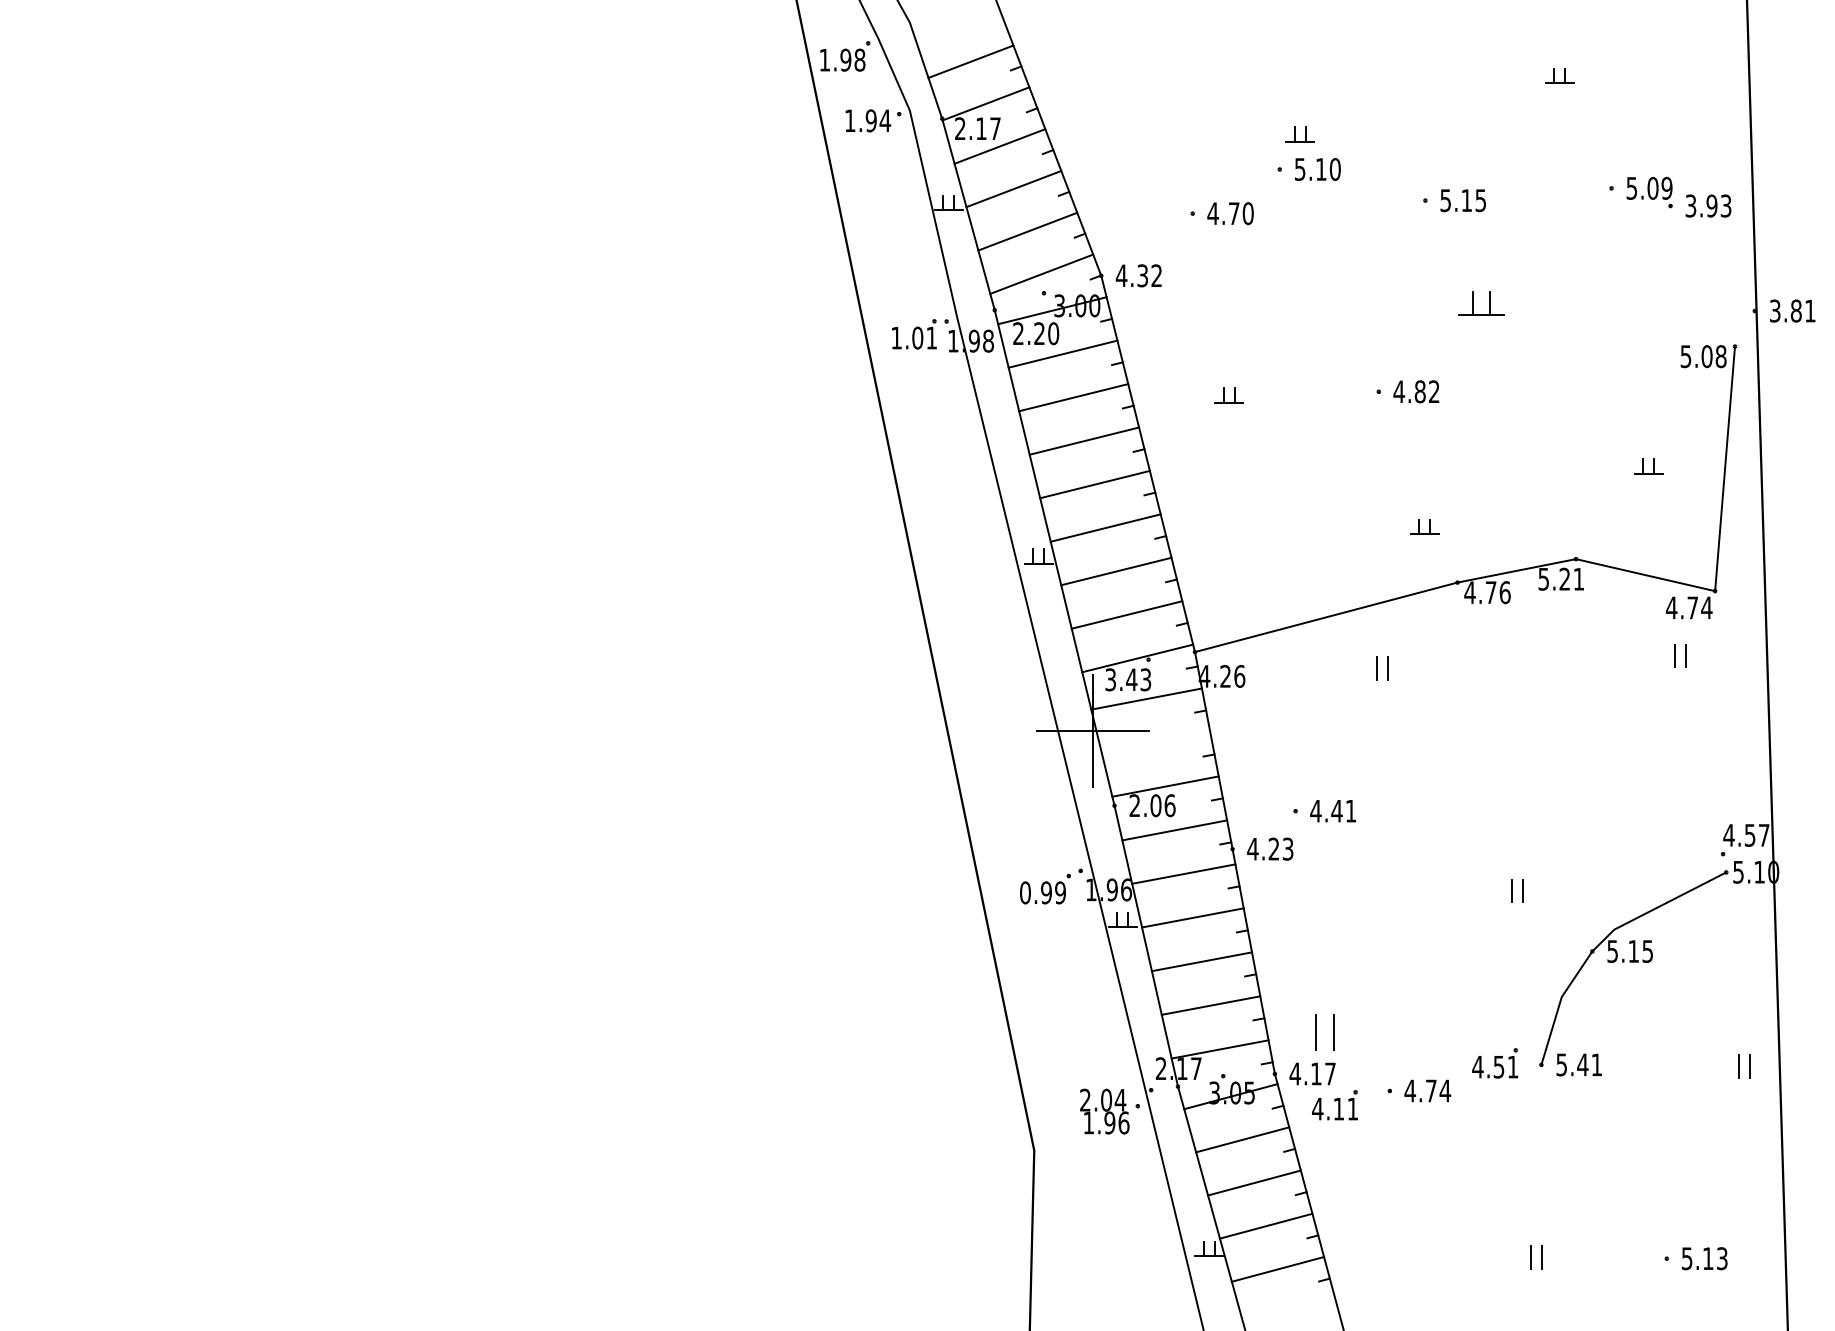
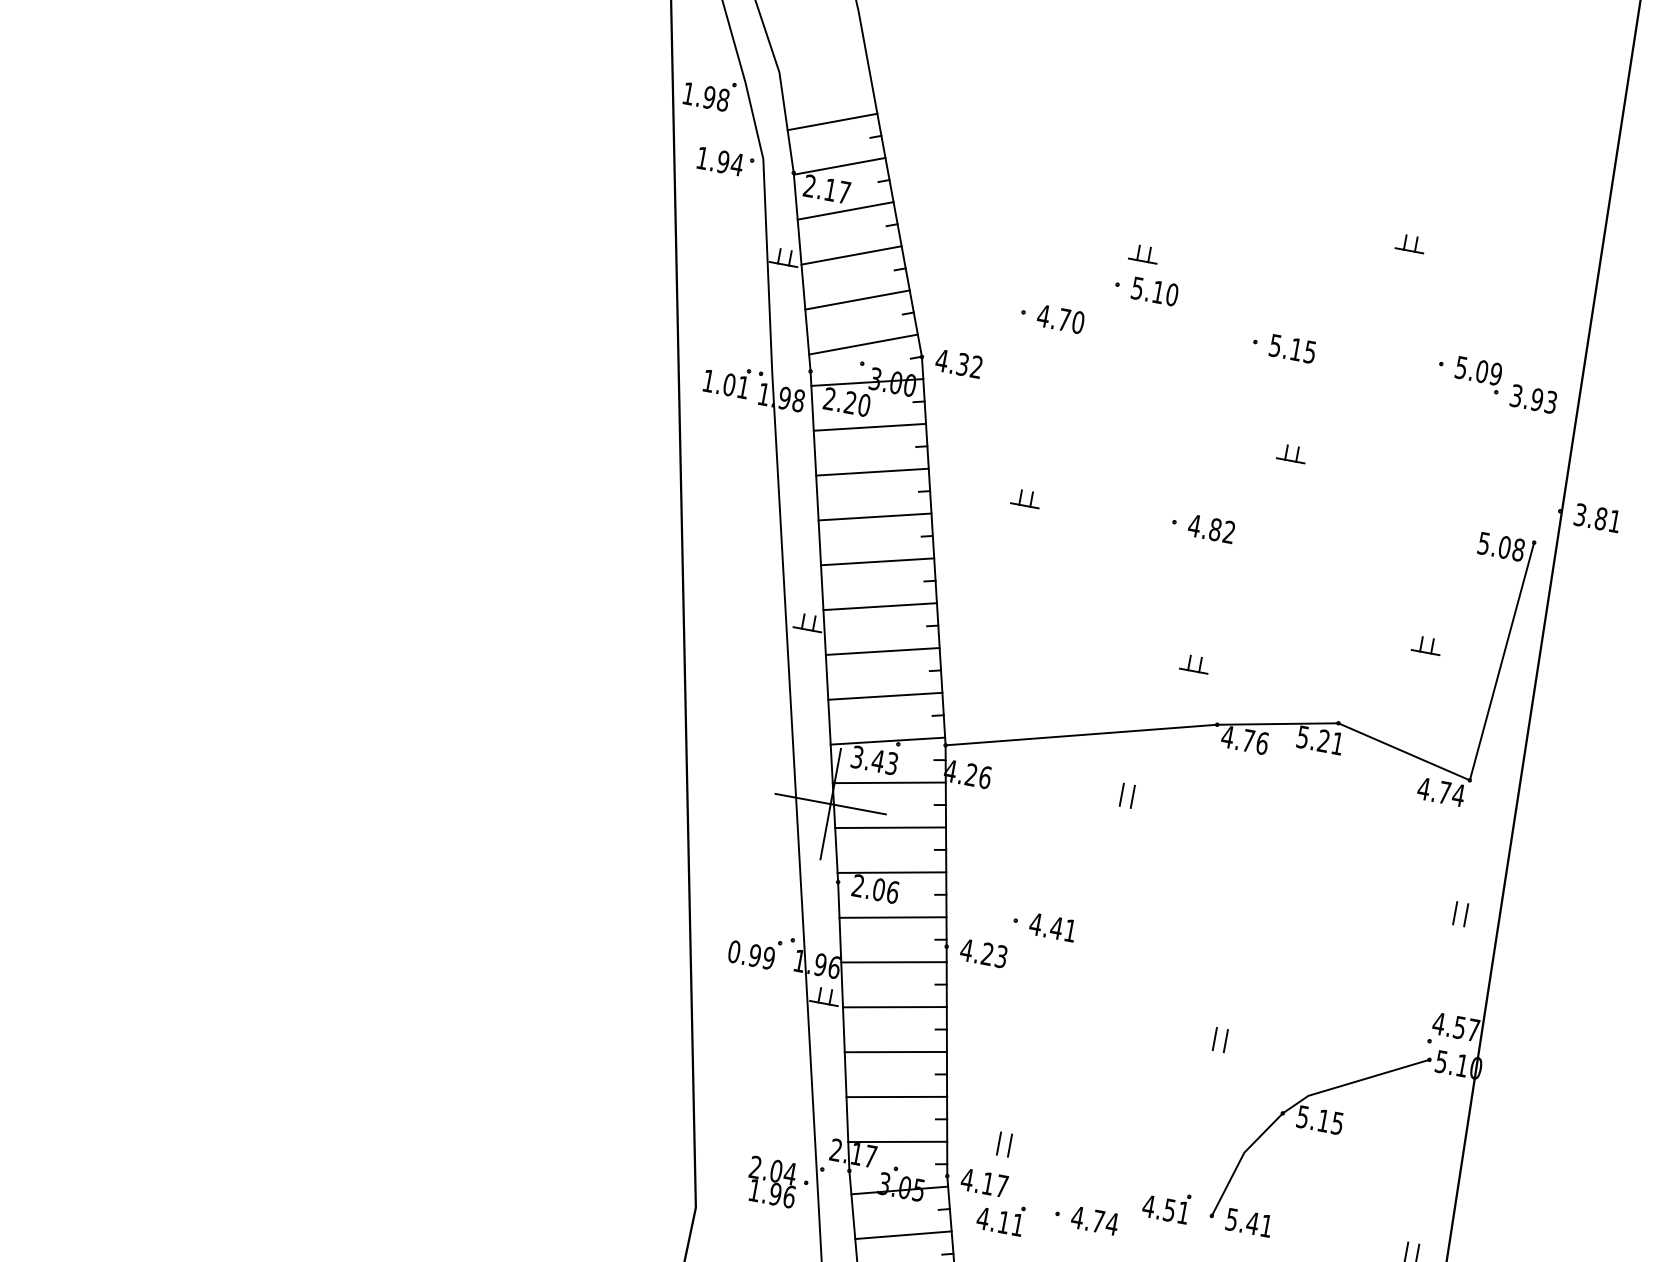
part: (1481, 303) -> (1291, 453), size x0.62
part: (1680, 655) -> (1460, 913), moved
line: (1155, 742) -> (890, 827), added
part: (1325, 1032) -> (1004, 1144), size x0.62

